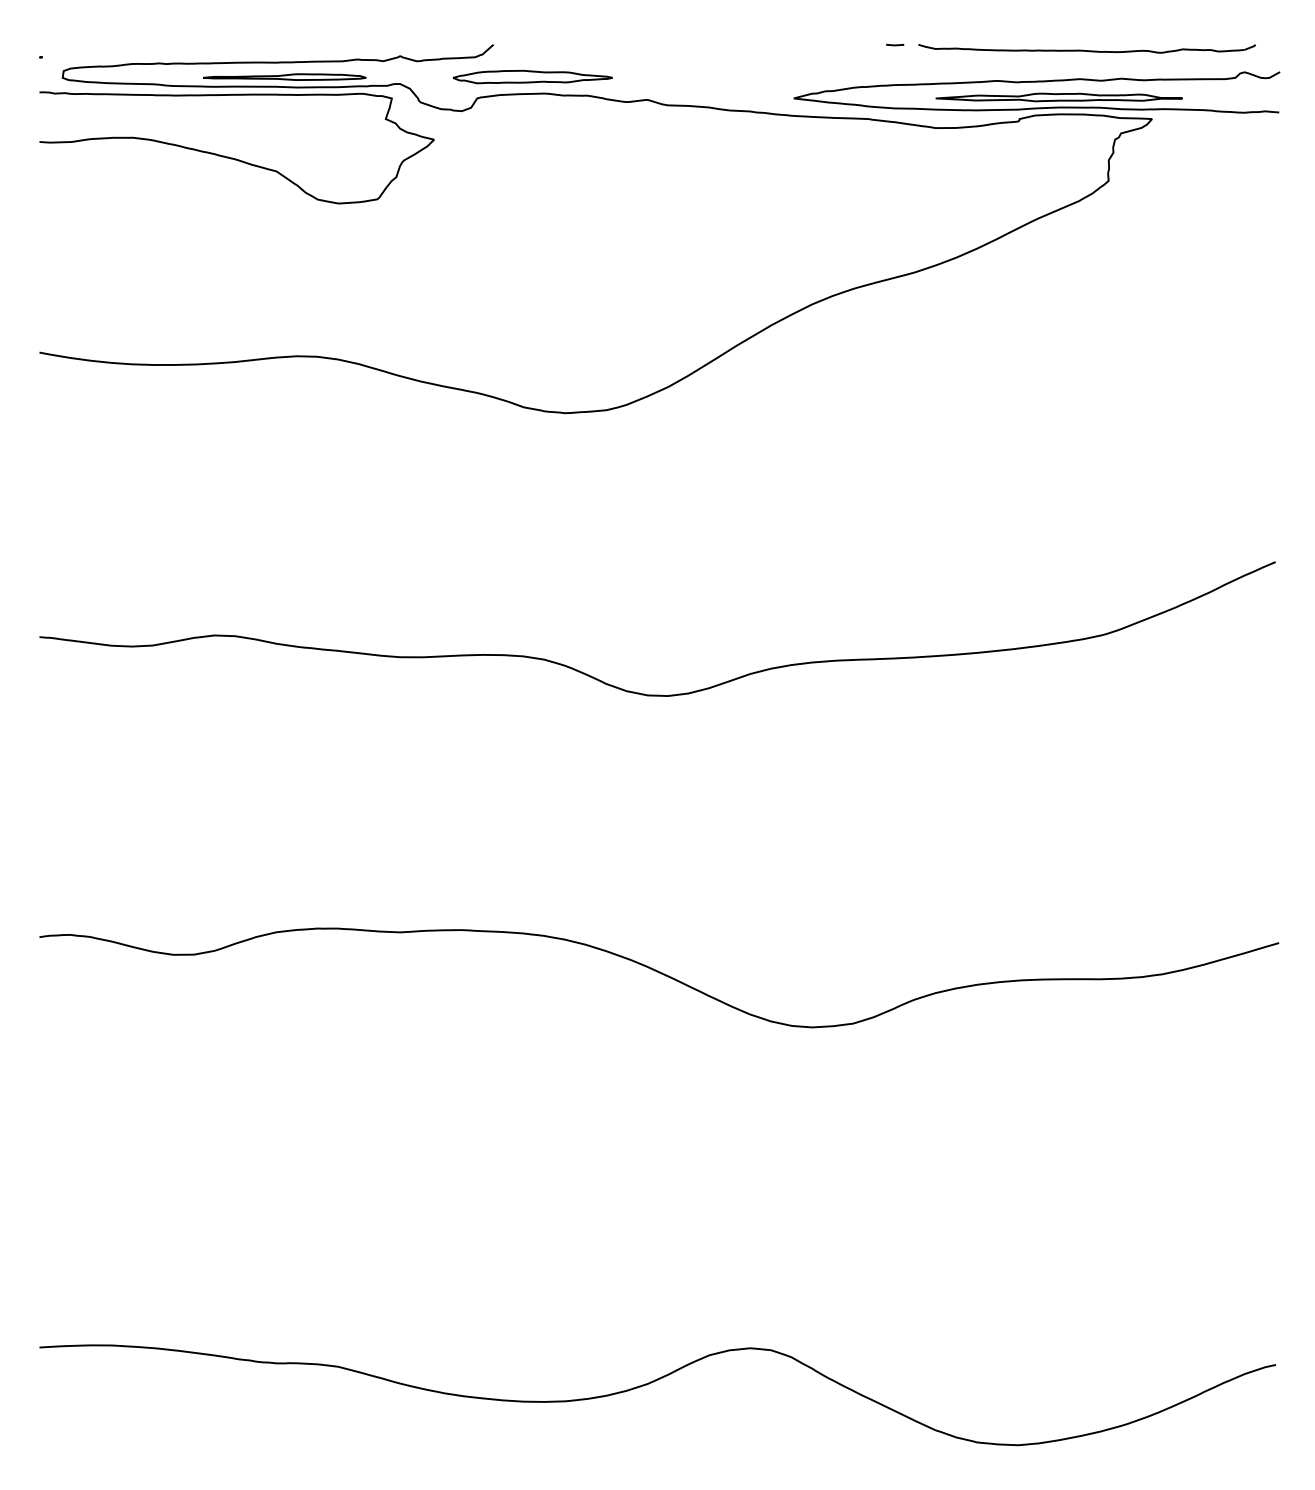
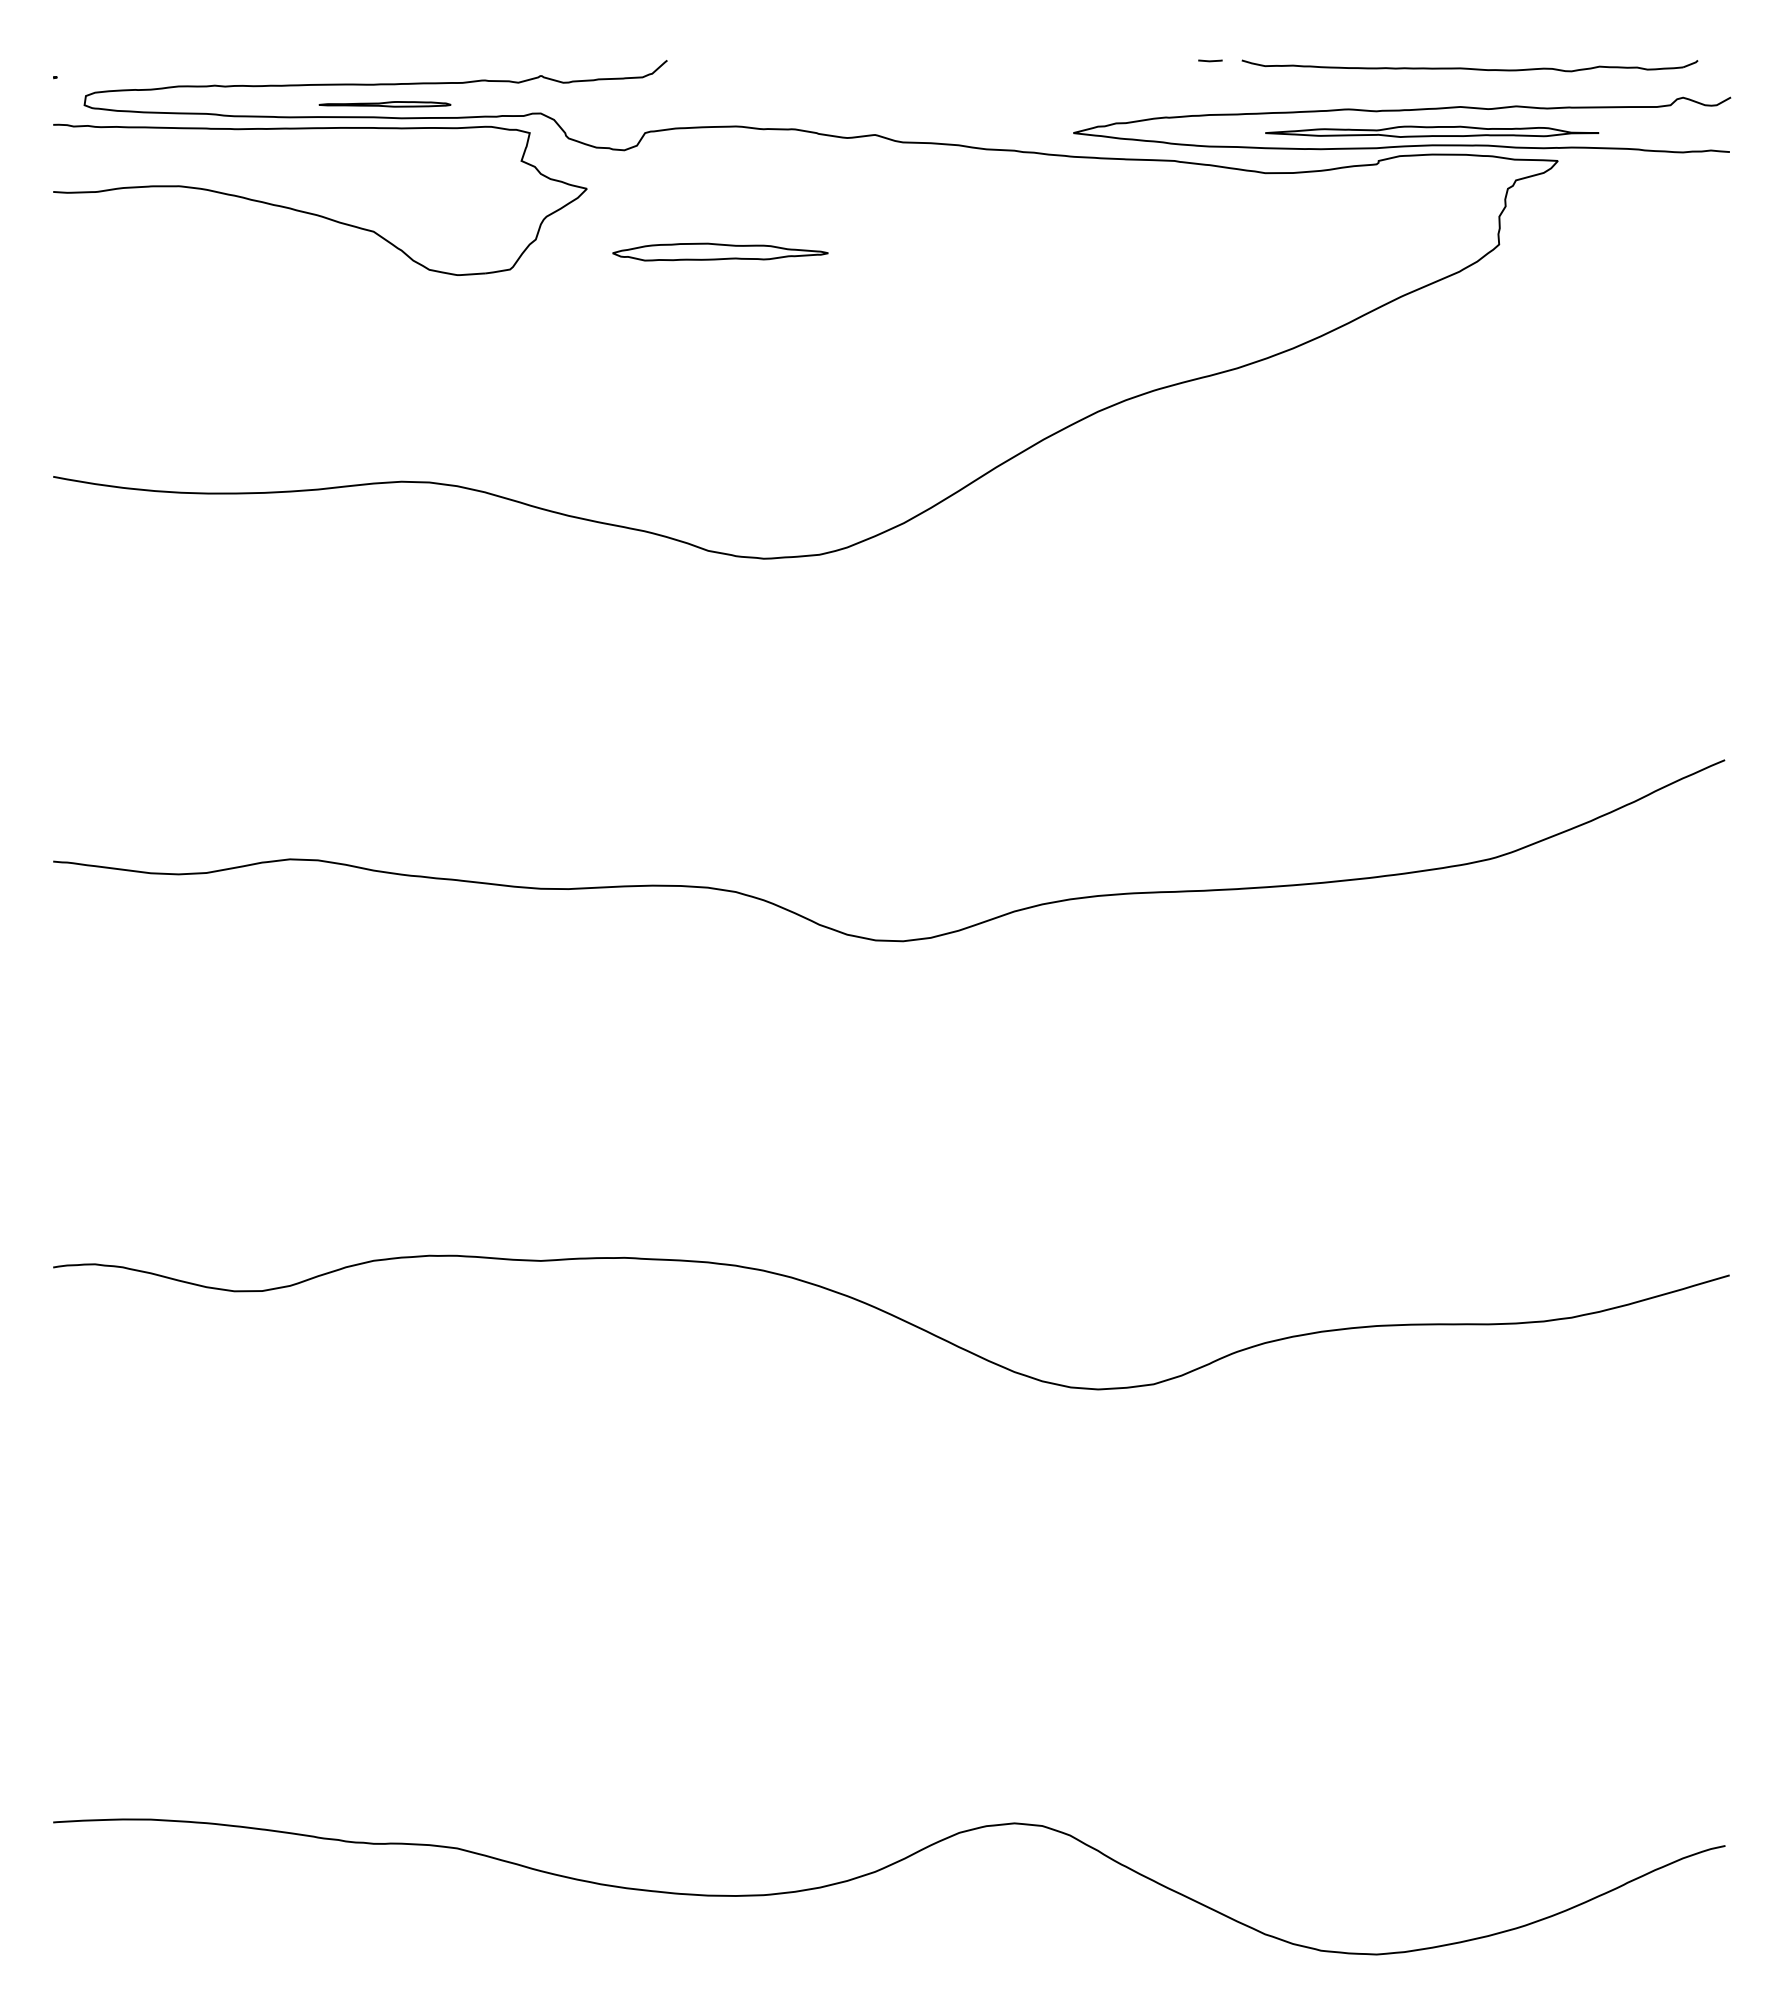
part: (532, 76) -> (720, 251), moved
part: (284, 77) -> (384, 104), size x0.6

